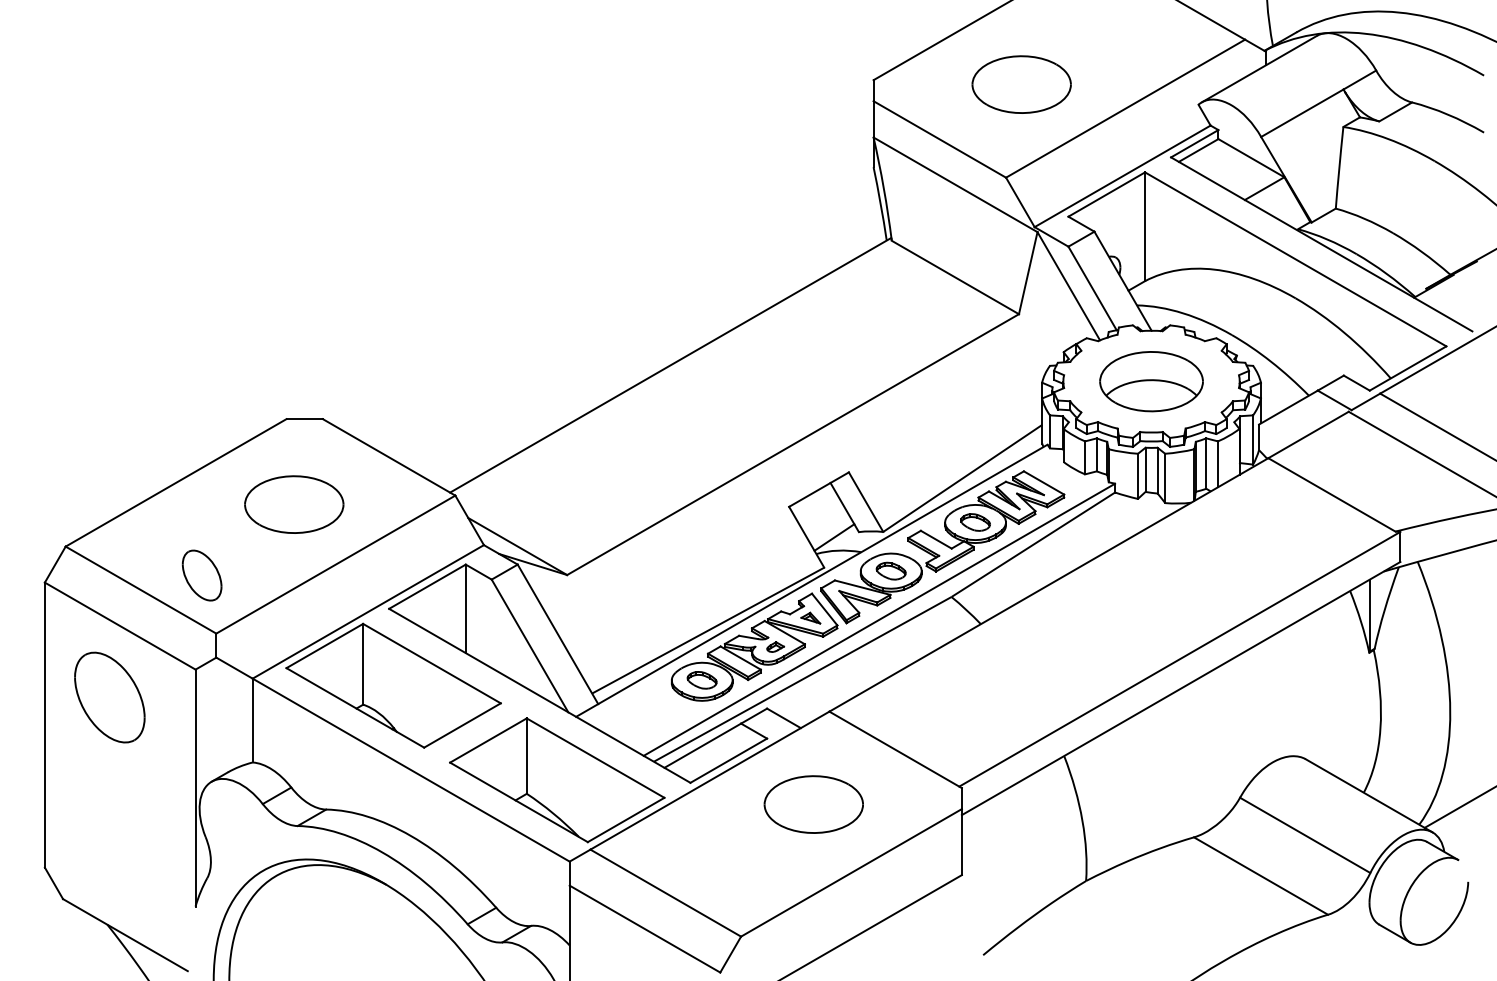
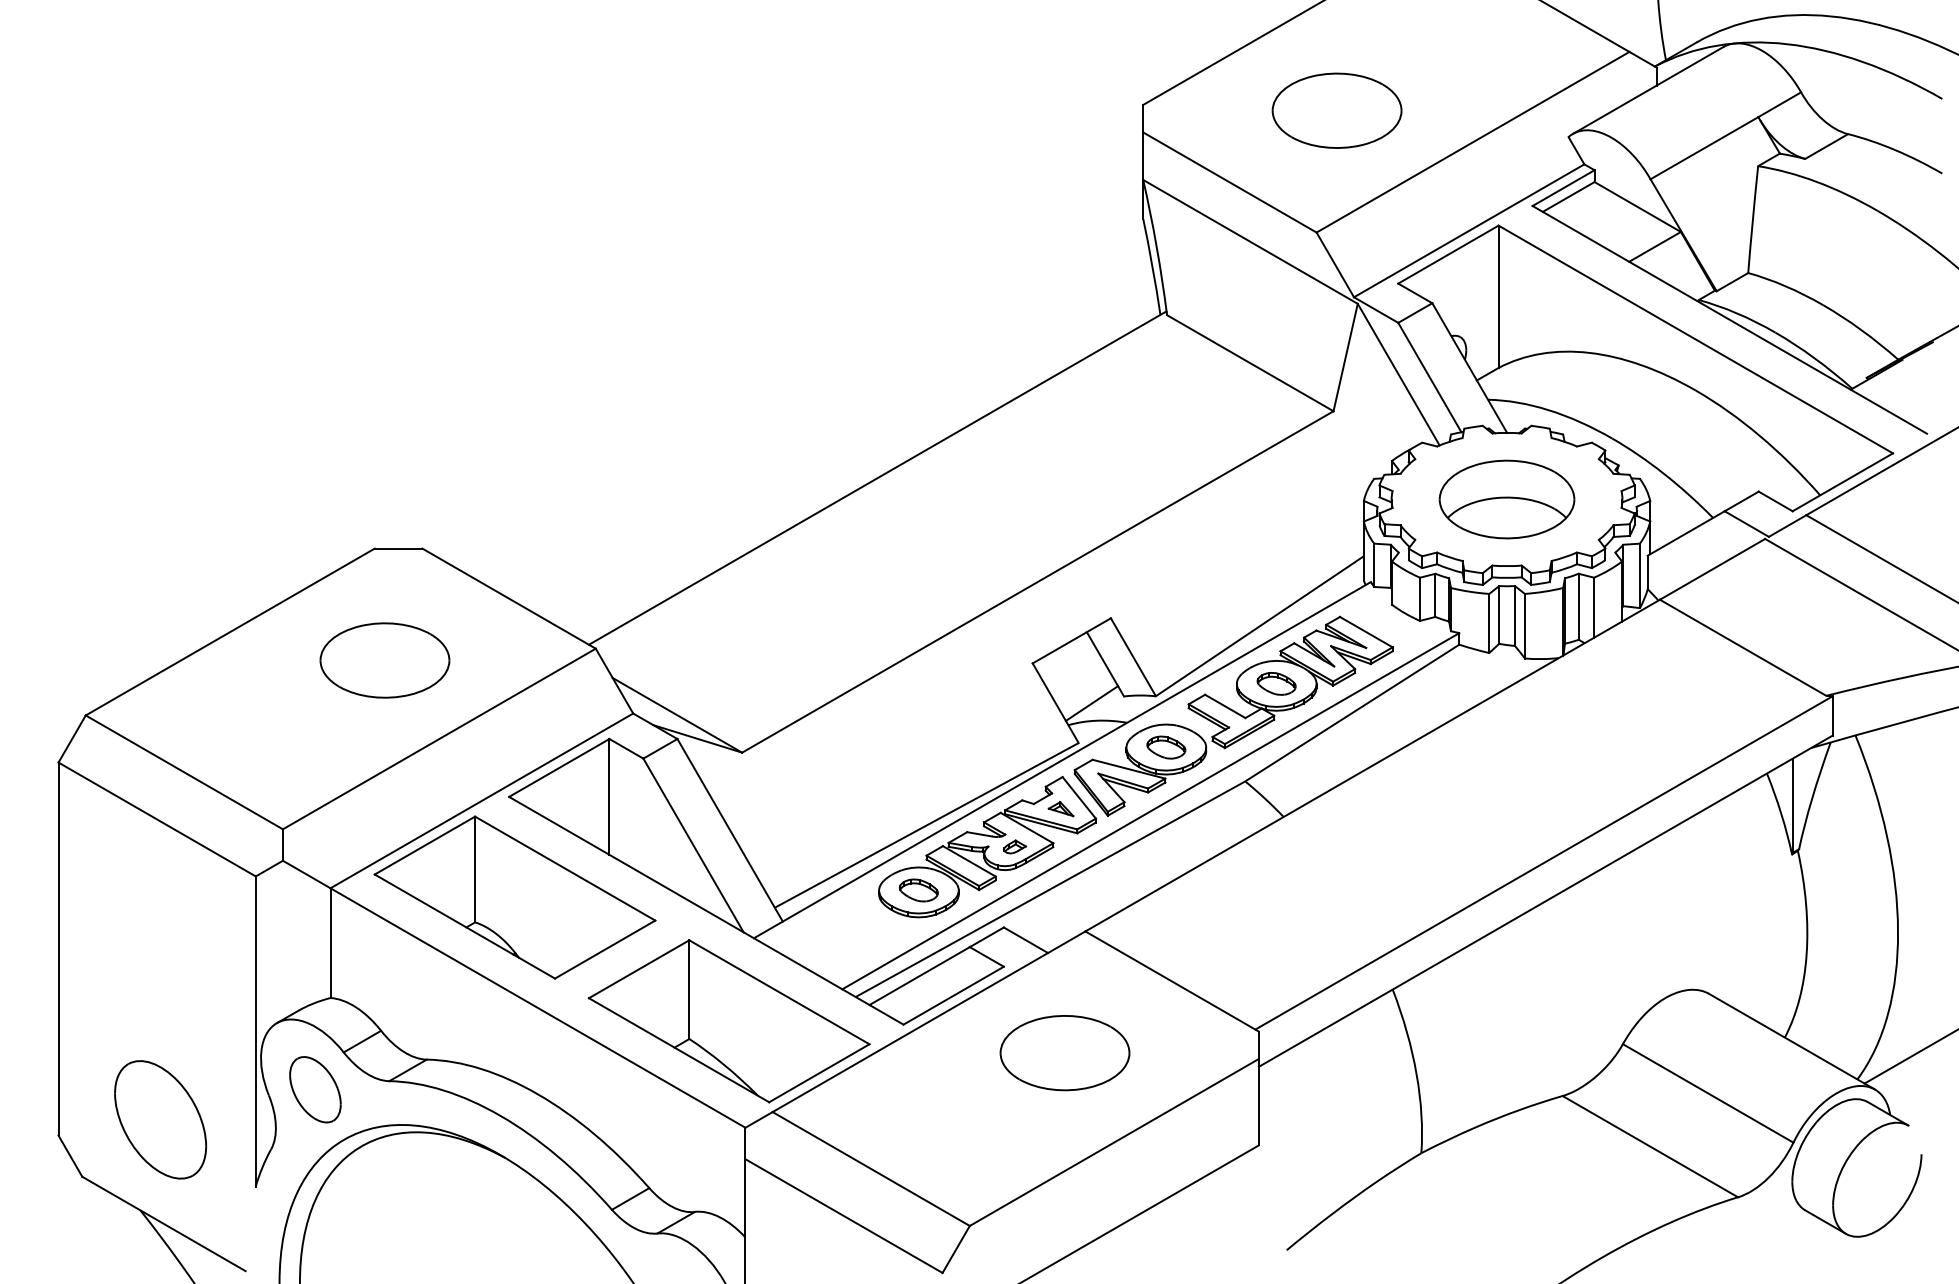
part: (201, 575) -> (314, 1089), moved
part: (109, 697) -> (160, 1119), moved

